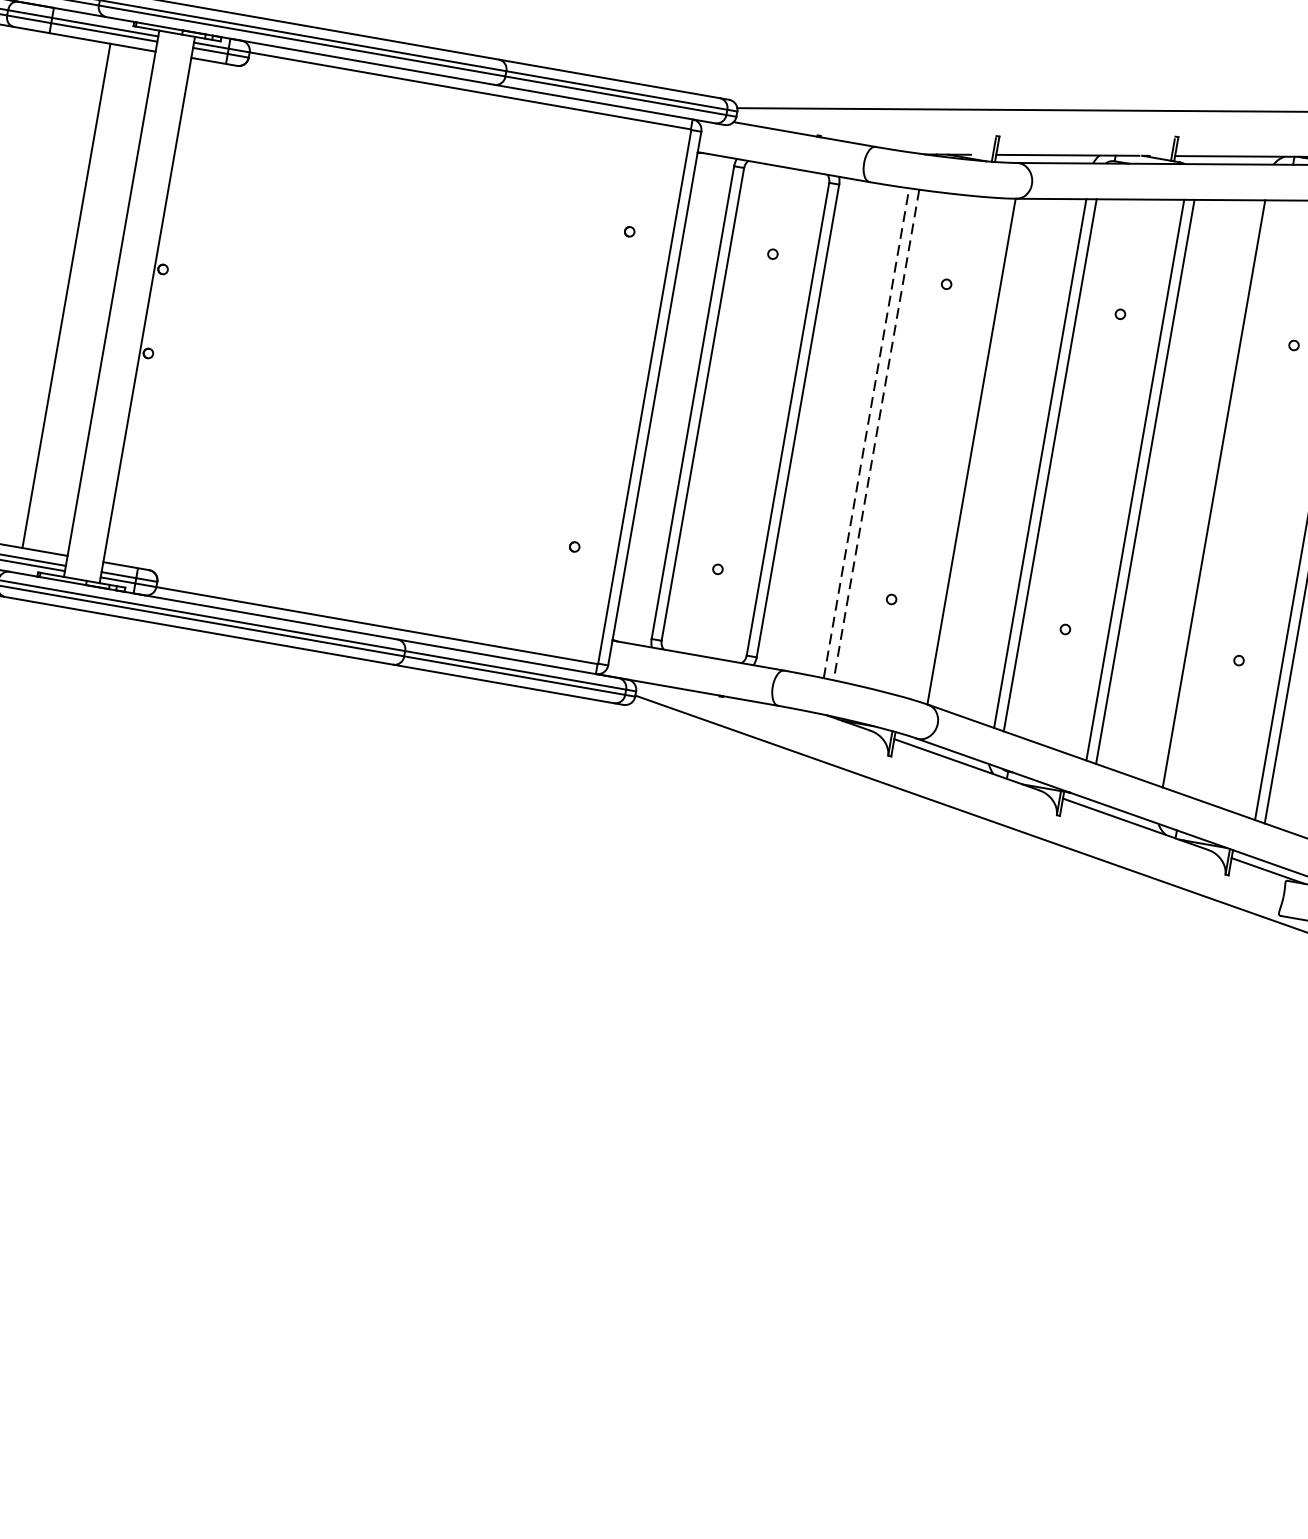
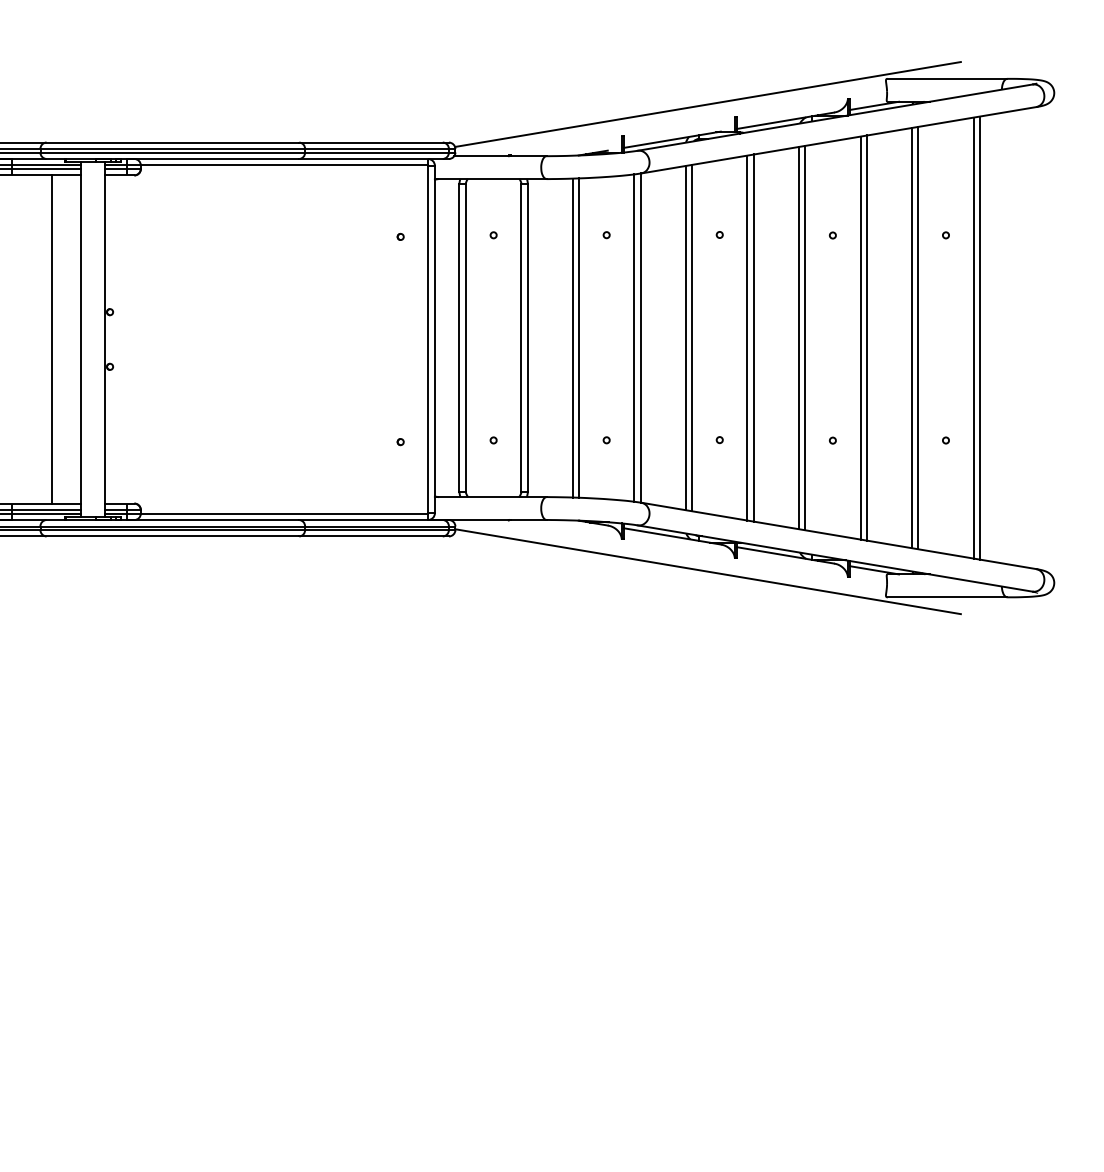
line: (866, 432) -> (572, 337), dashed -> solid
line: (875, 435) -> (578, 338), dashed -> solid
line: (961, 448) -> (634, 337), added
line: (1224, 494) -> (805, 337), added

